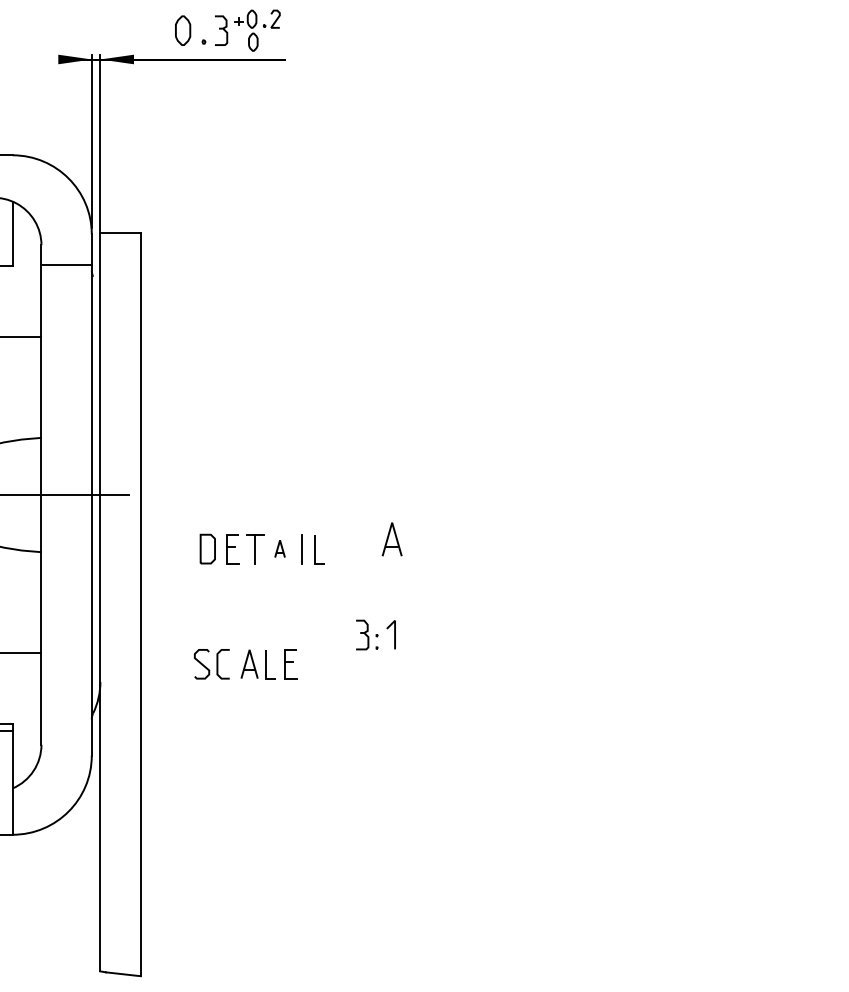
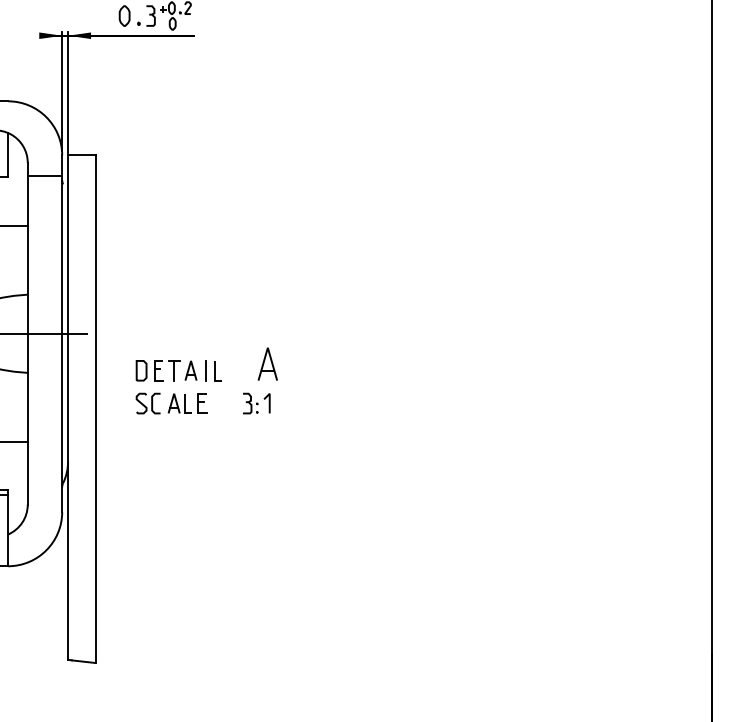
part: (391, 538) -> (267, 363), size x1.43
part: (279, 548) -> (190, 370), size x1.67
part: (375, 634) -> (256, 403), moved
part: (245, 664) -> (171, 403), moved

